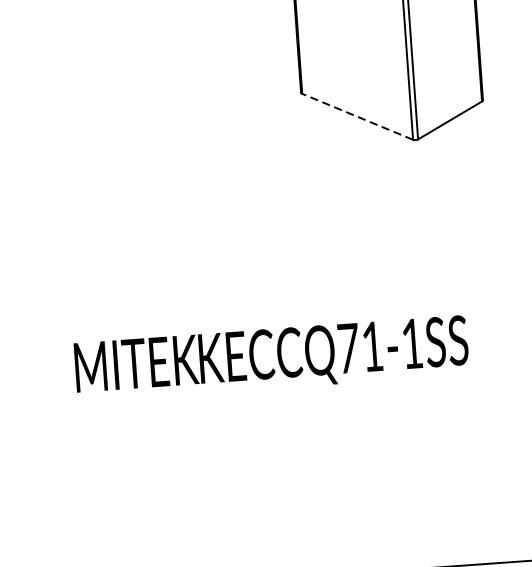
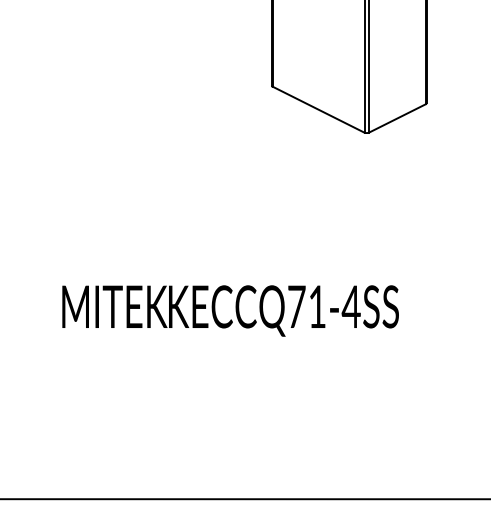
line: (357, 116) -> (318, 109), dashed -> solid
text: (411, 343) -> (350, 306), KECCQ71-1SS -> KECCQ71-4SS

